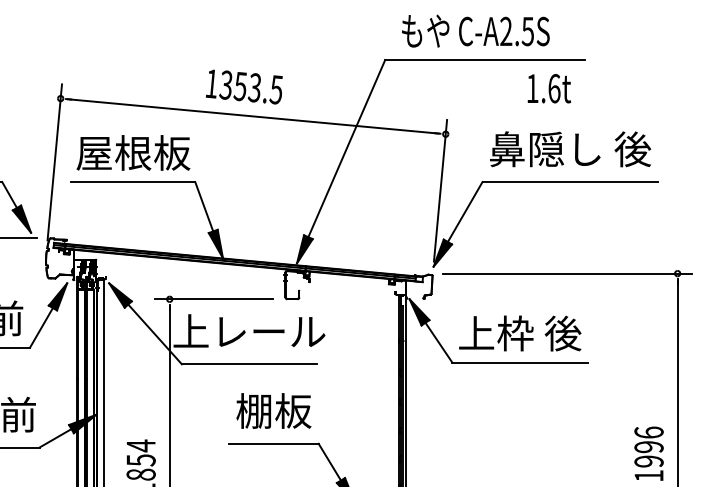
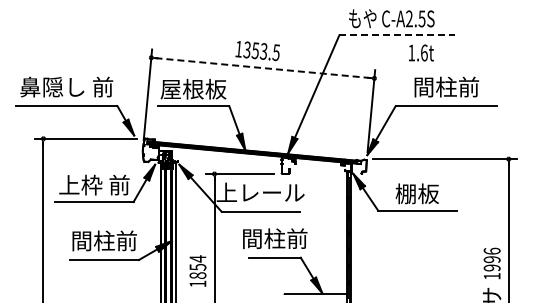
line: (485, 60) -> (397, 35), solid -> dashed
text: (549, 87) -> (421, 52), moved
line: (252, 117) -> (262, 68), solid -> dashed
text: (570, 148) -> (446, 86), 鼻隠し 後 -> 間柱前
text: (520, 332) -> (417, 193), 上枠 後 -> 棚板
text: (275, 410) -> (275, 238), 棚板 -> 間柱前

